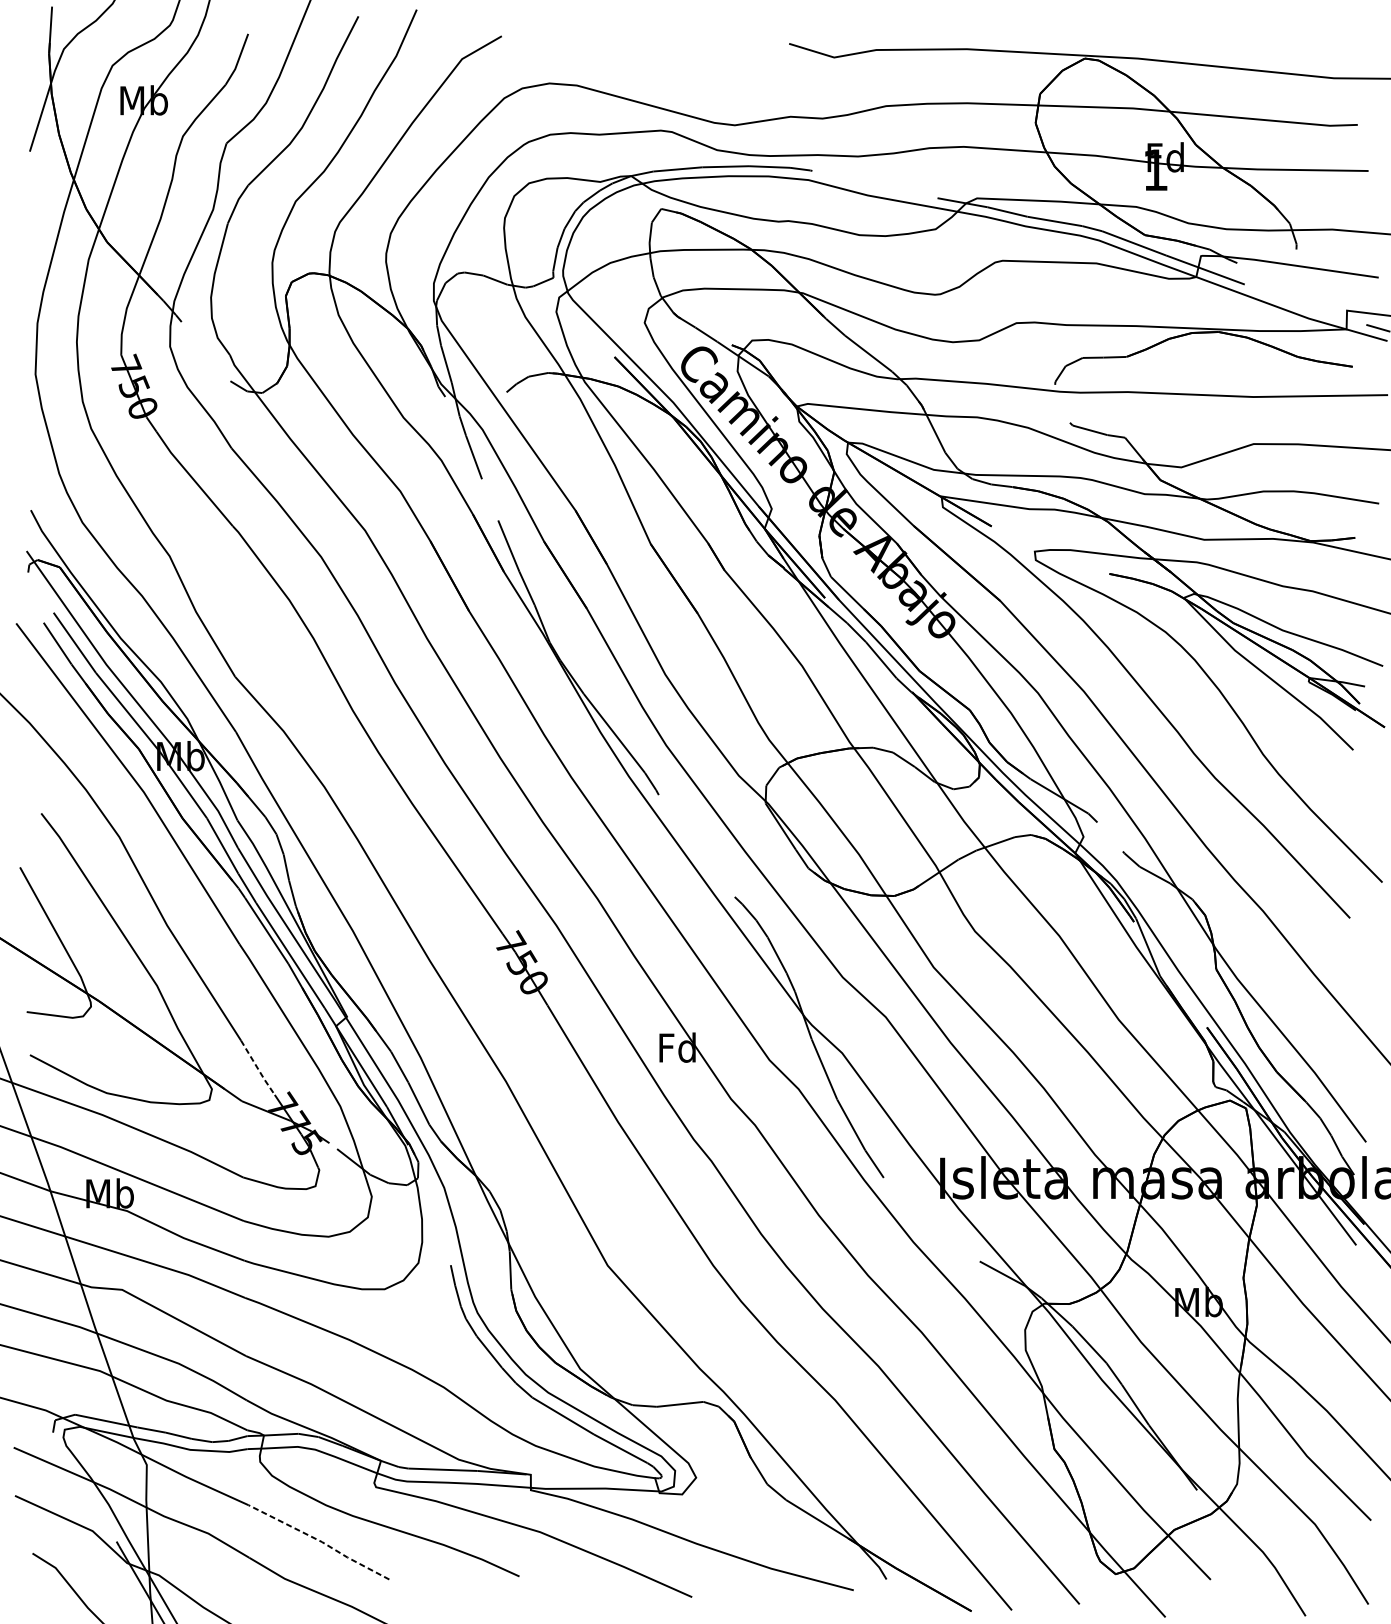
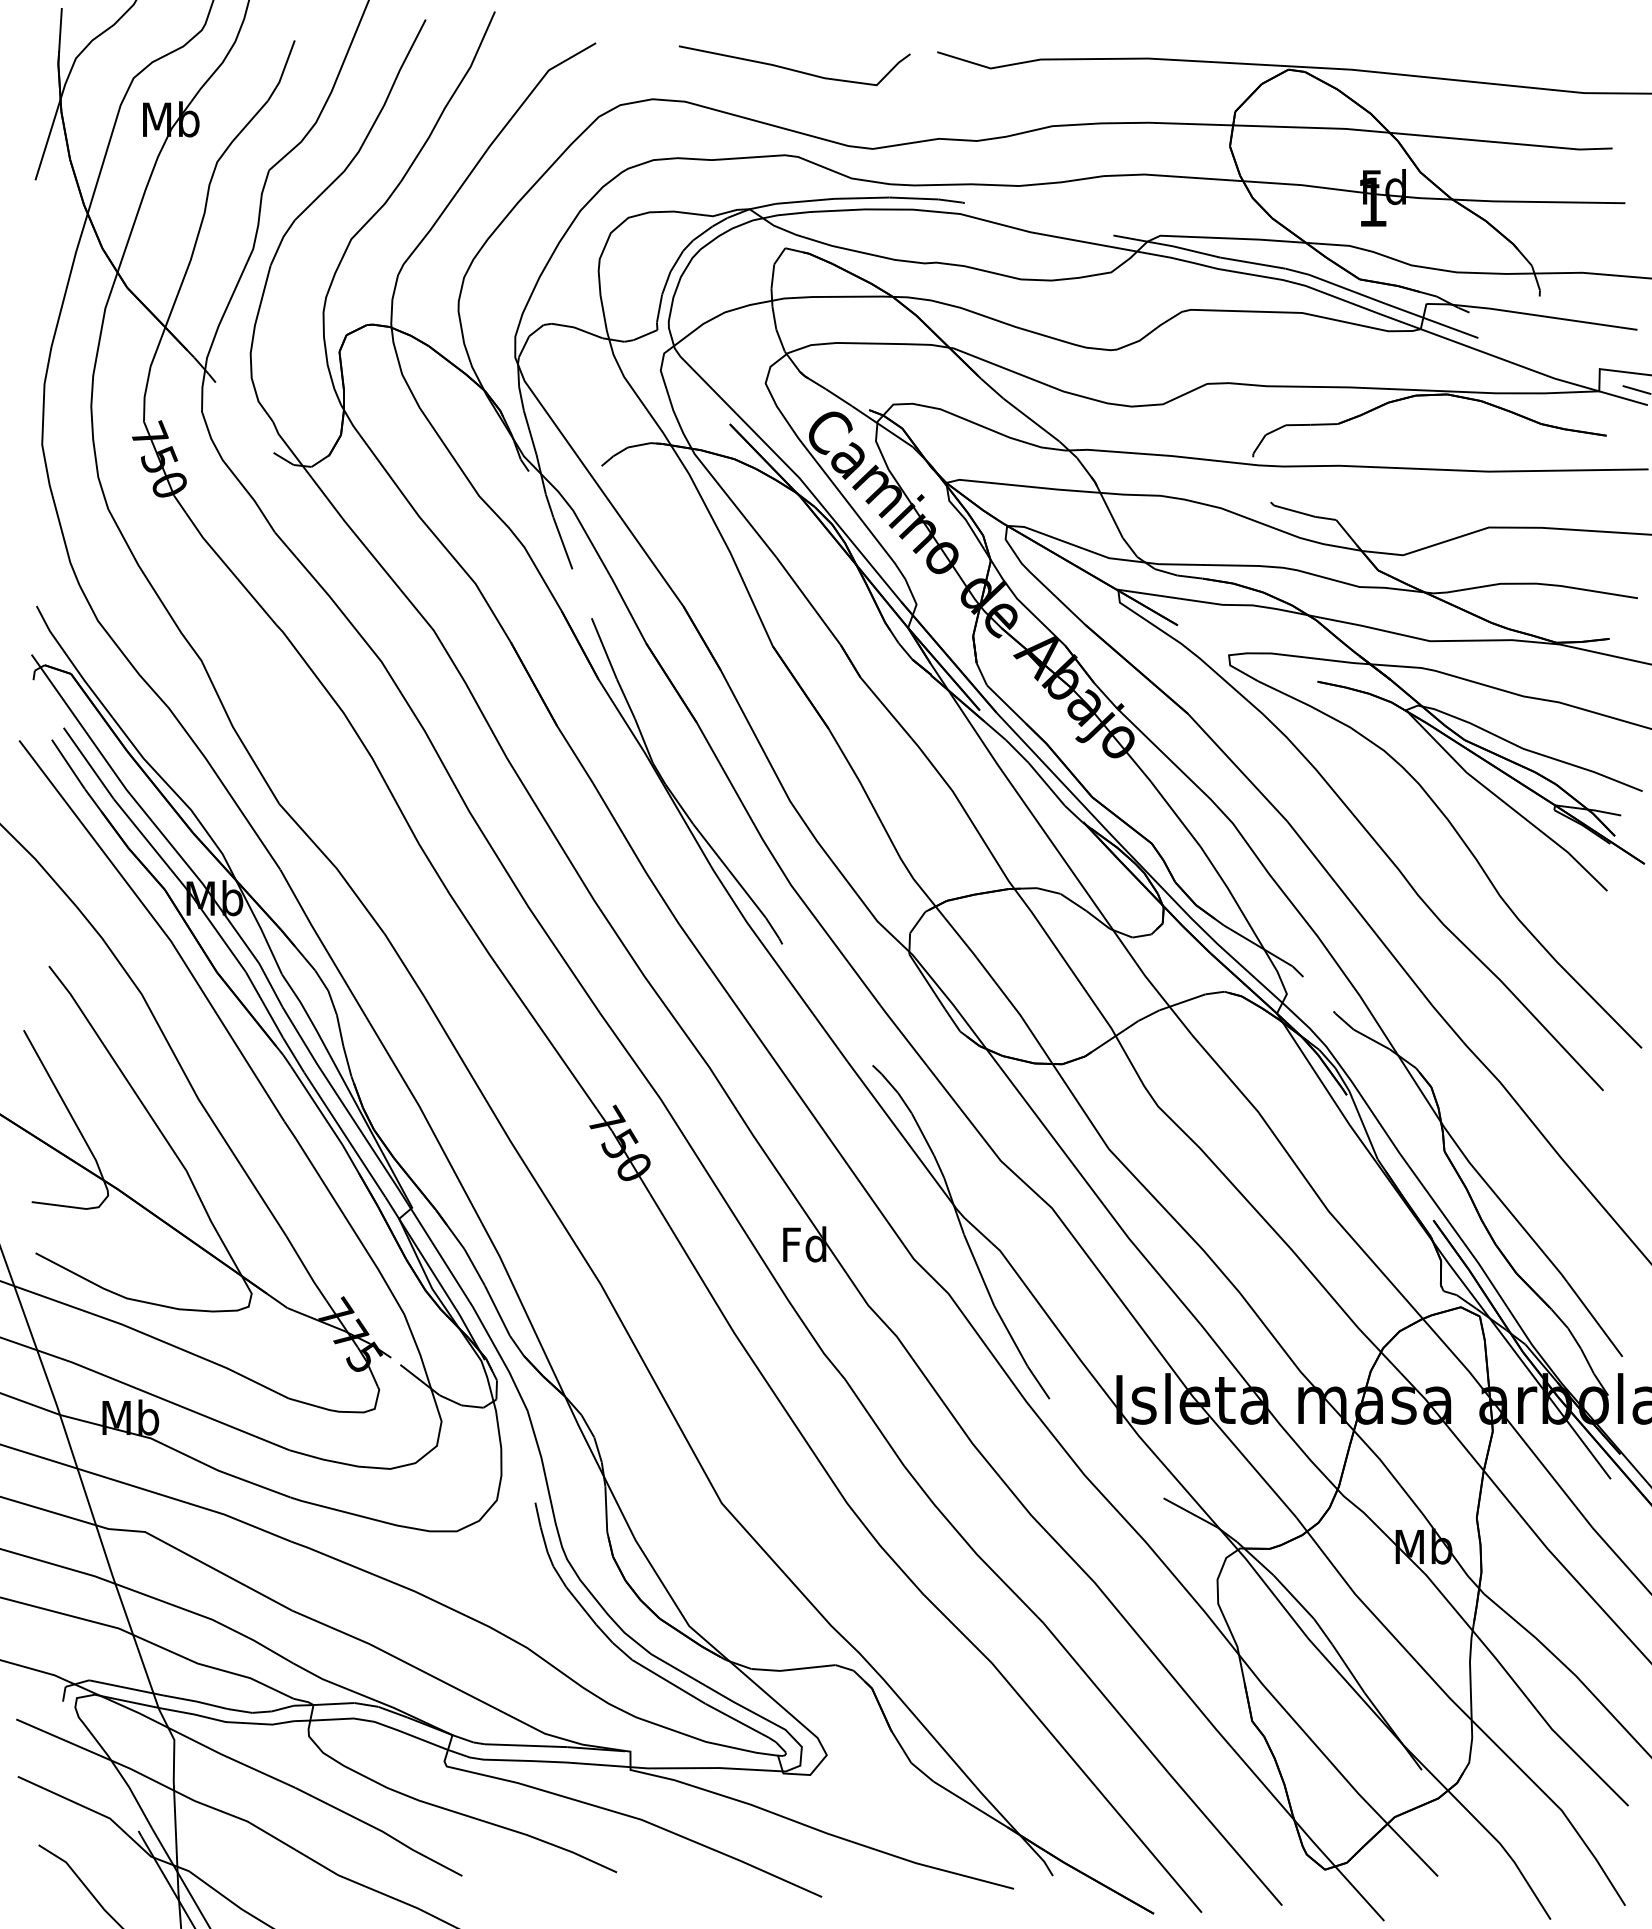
curve: (668, 58) -> (794, 69), added
line: (258, 1068) -> (306, 1269), dashed -> solid
line: (320, 1541) -> (380, 1830), dashed -> solid

